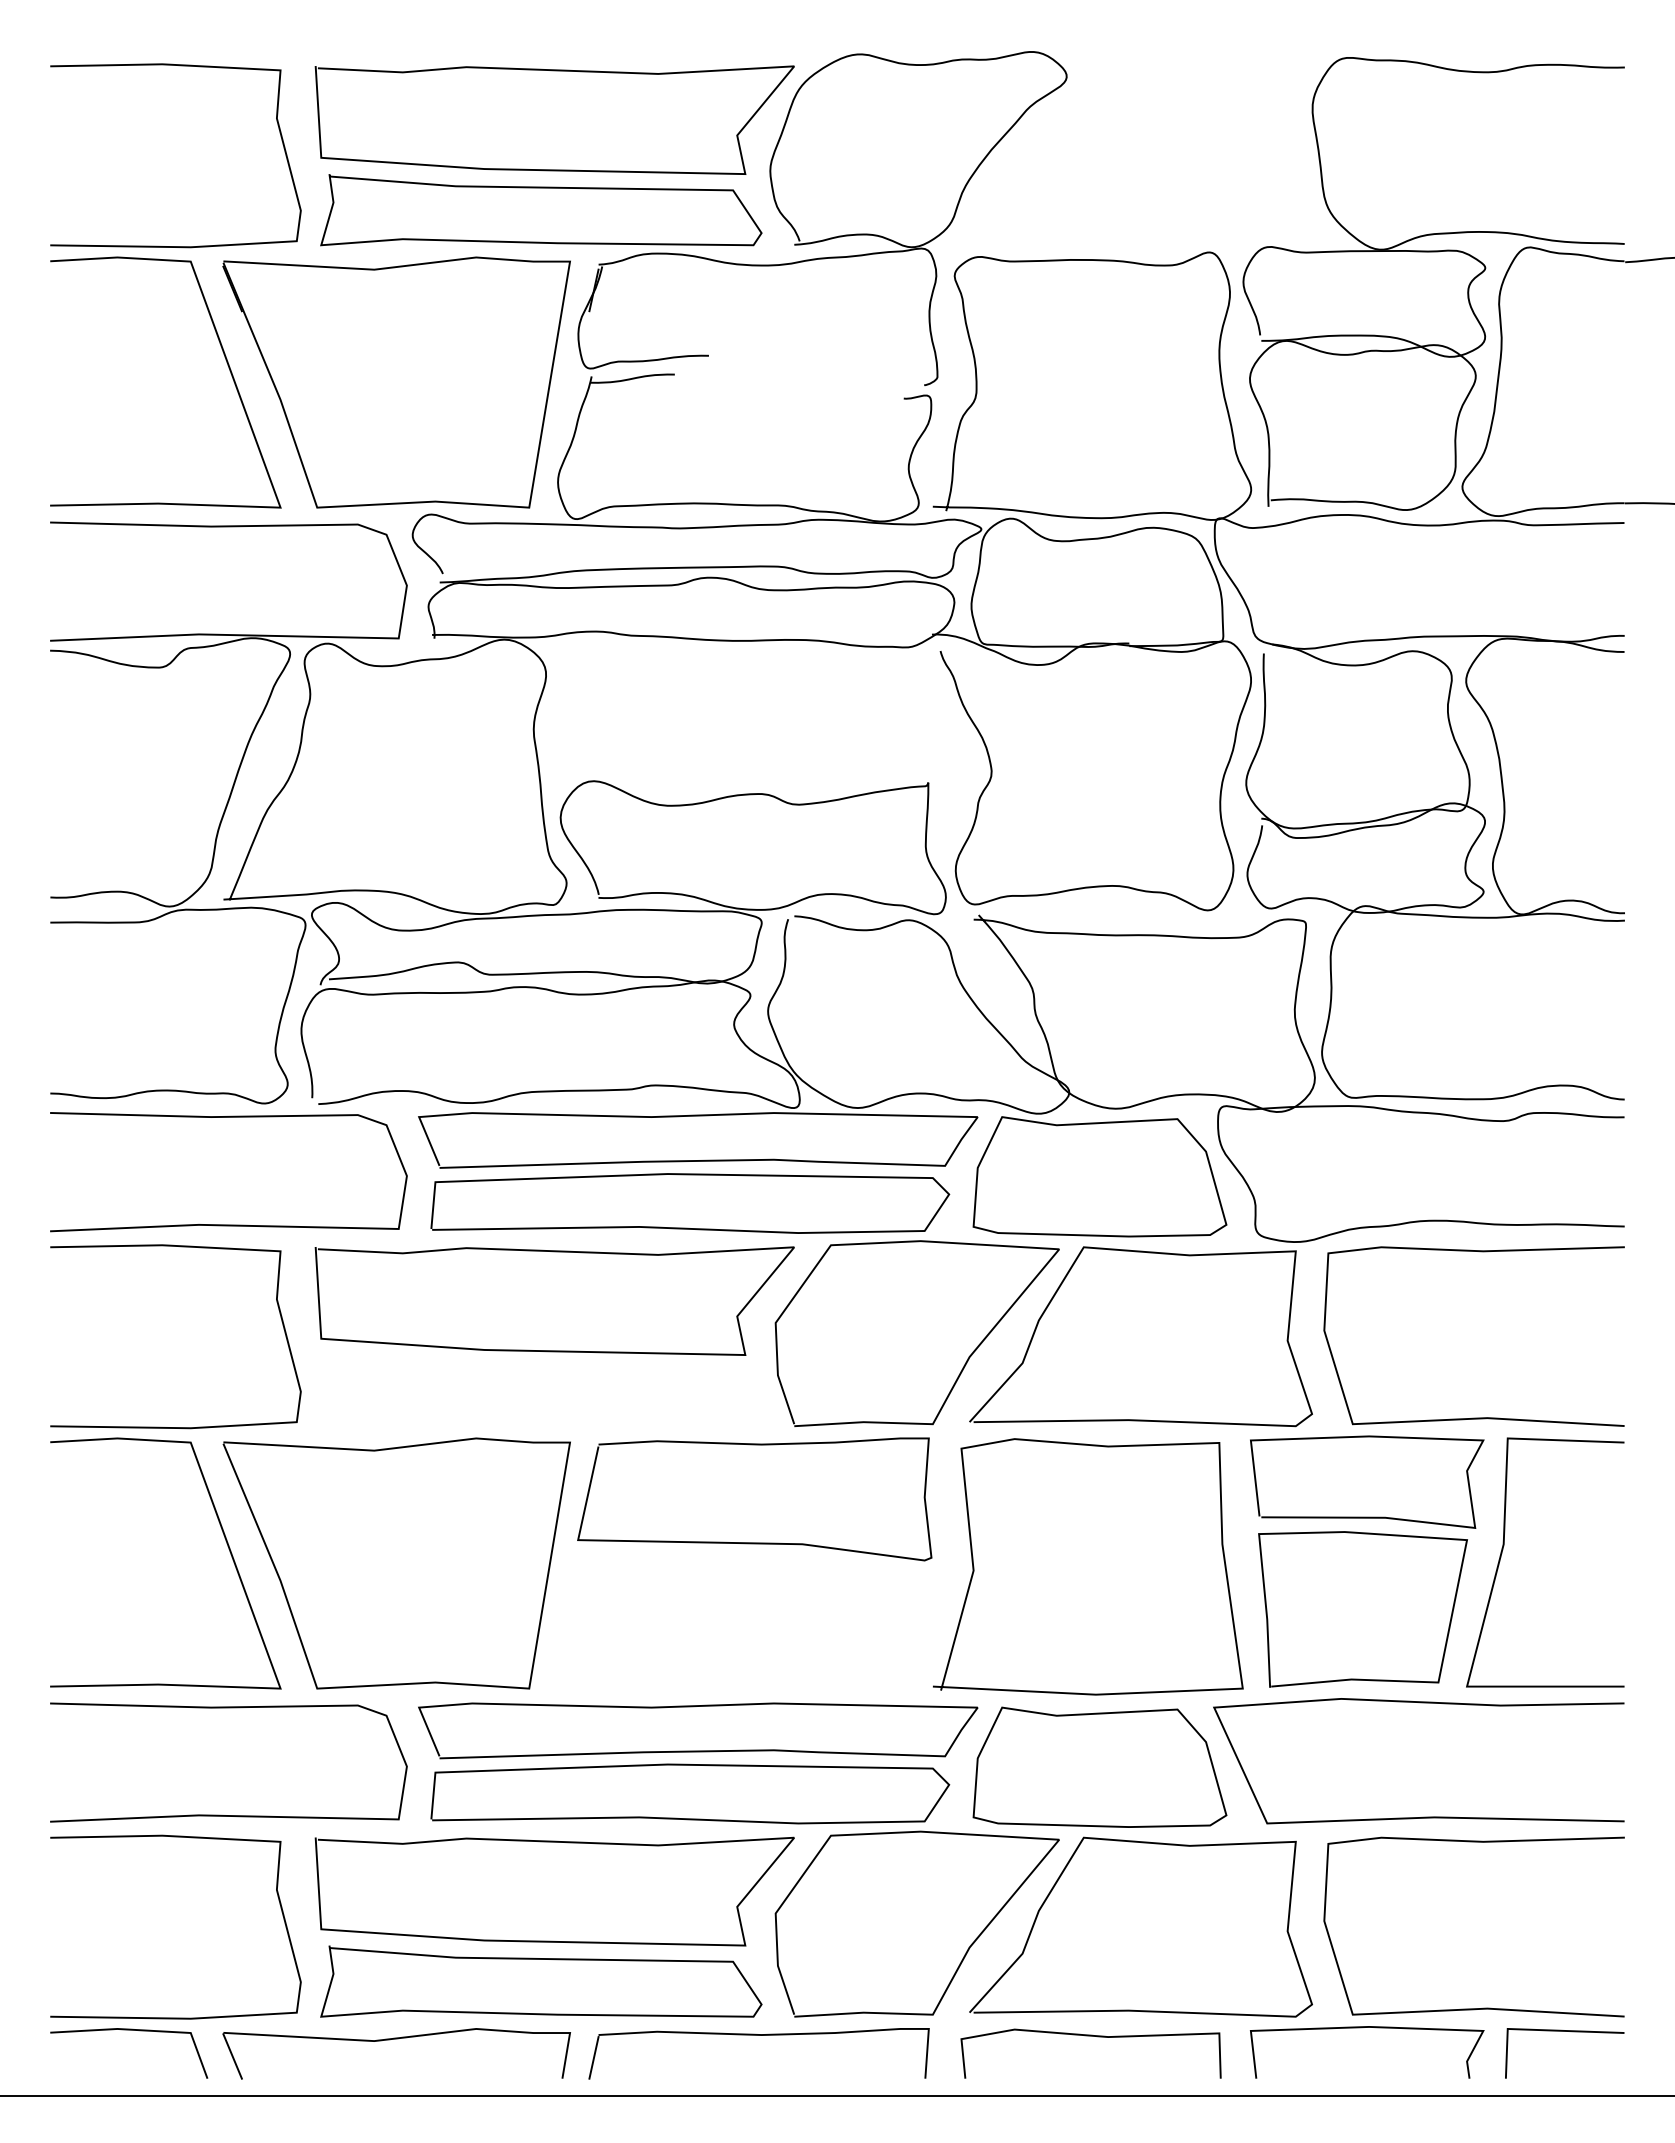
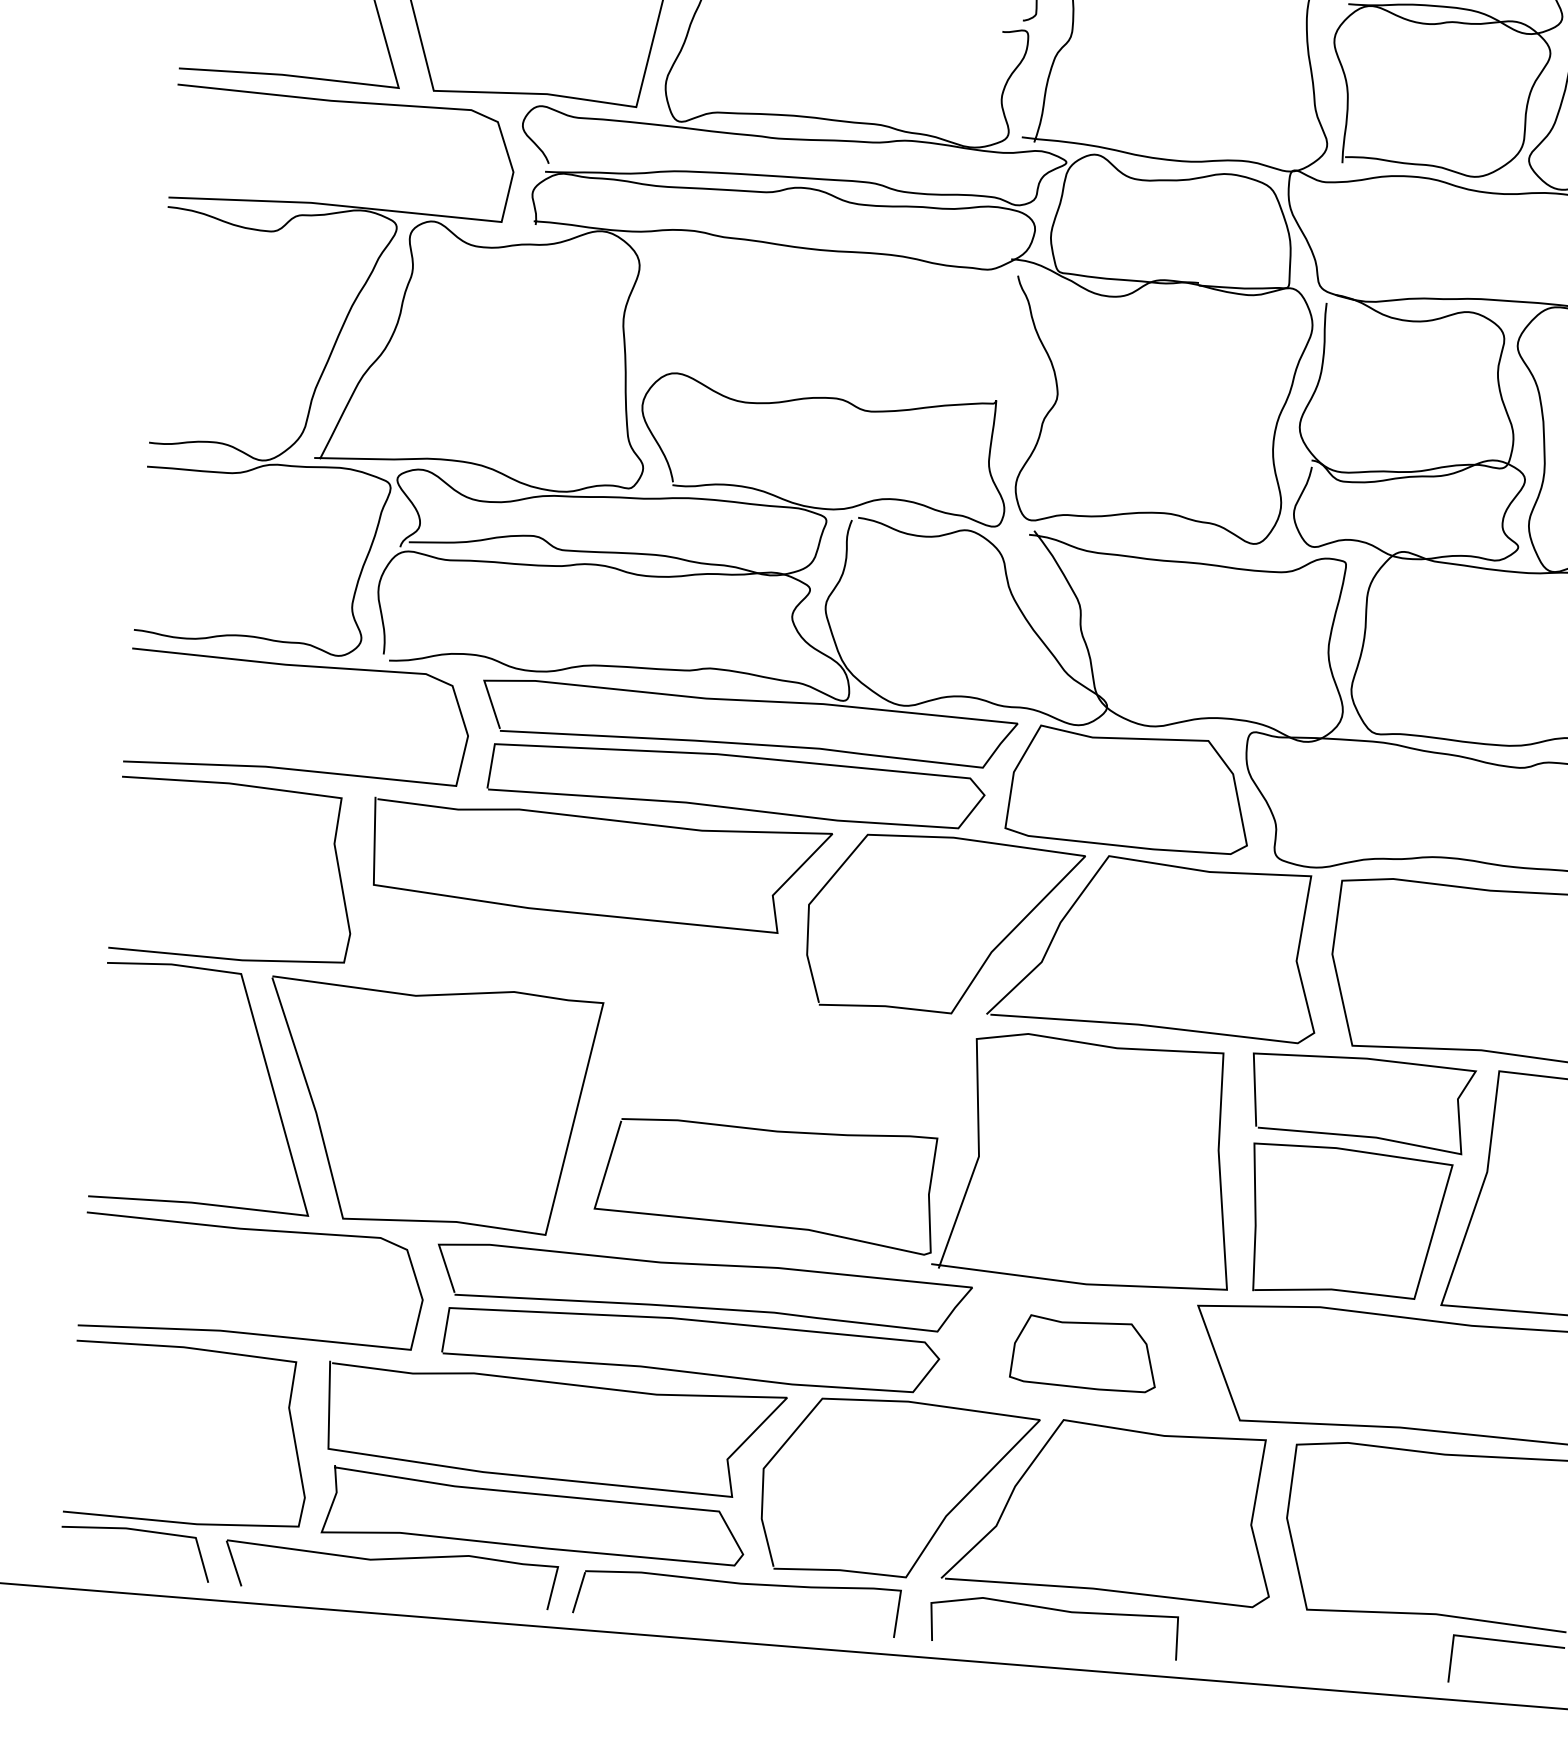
curve: (754, 1542) -> (762, 1224), moved
part: (1099, 1766) -> (1084, 1353), size x0.6
curve: (1361, 2028) -> (1314, 1623), removed

